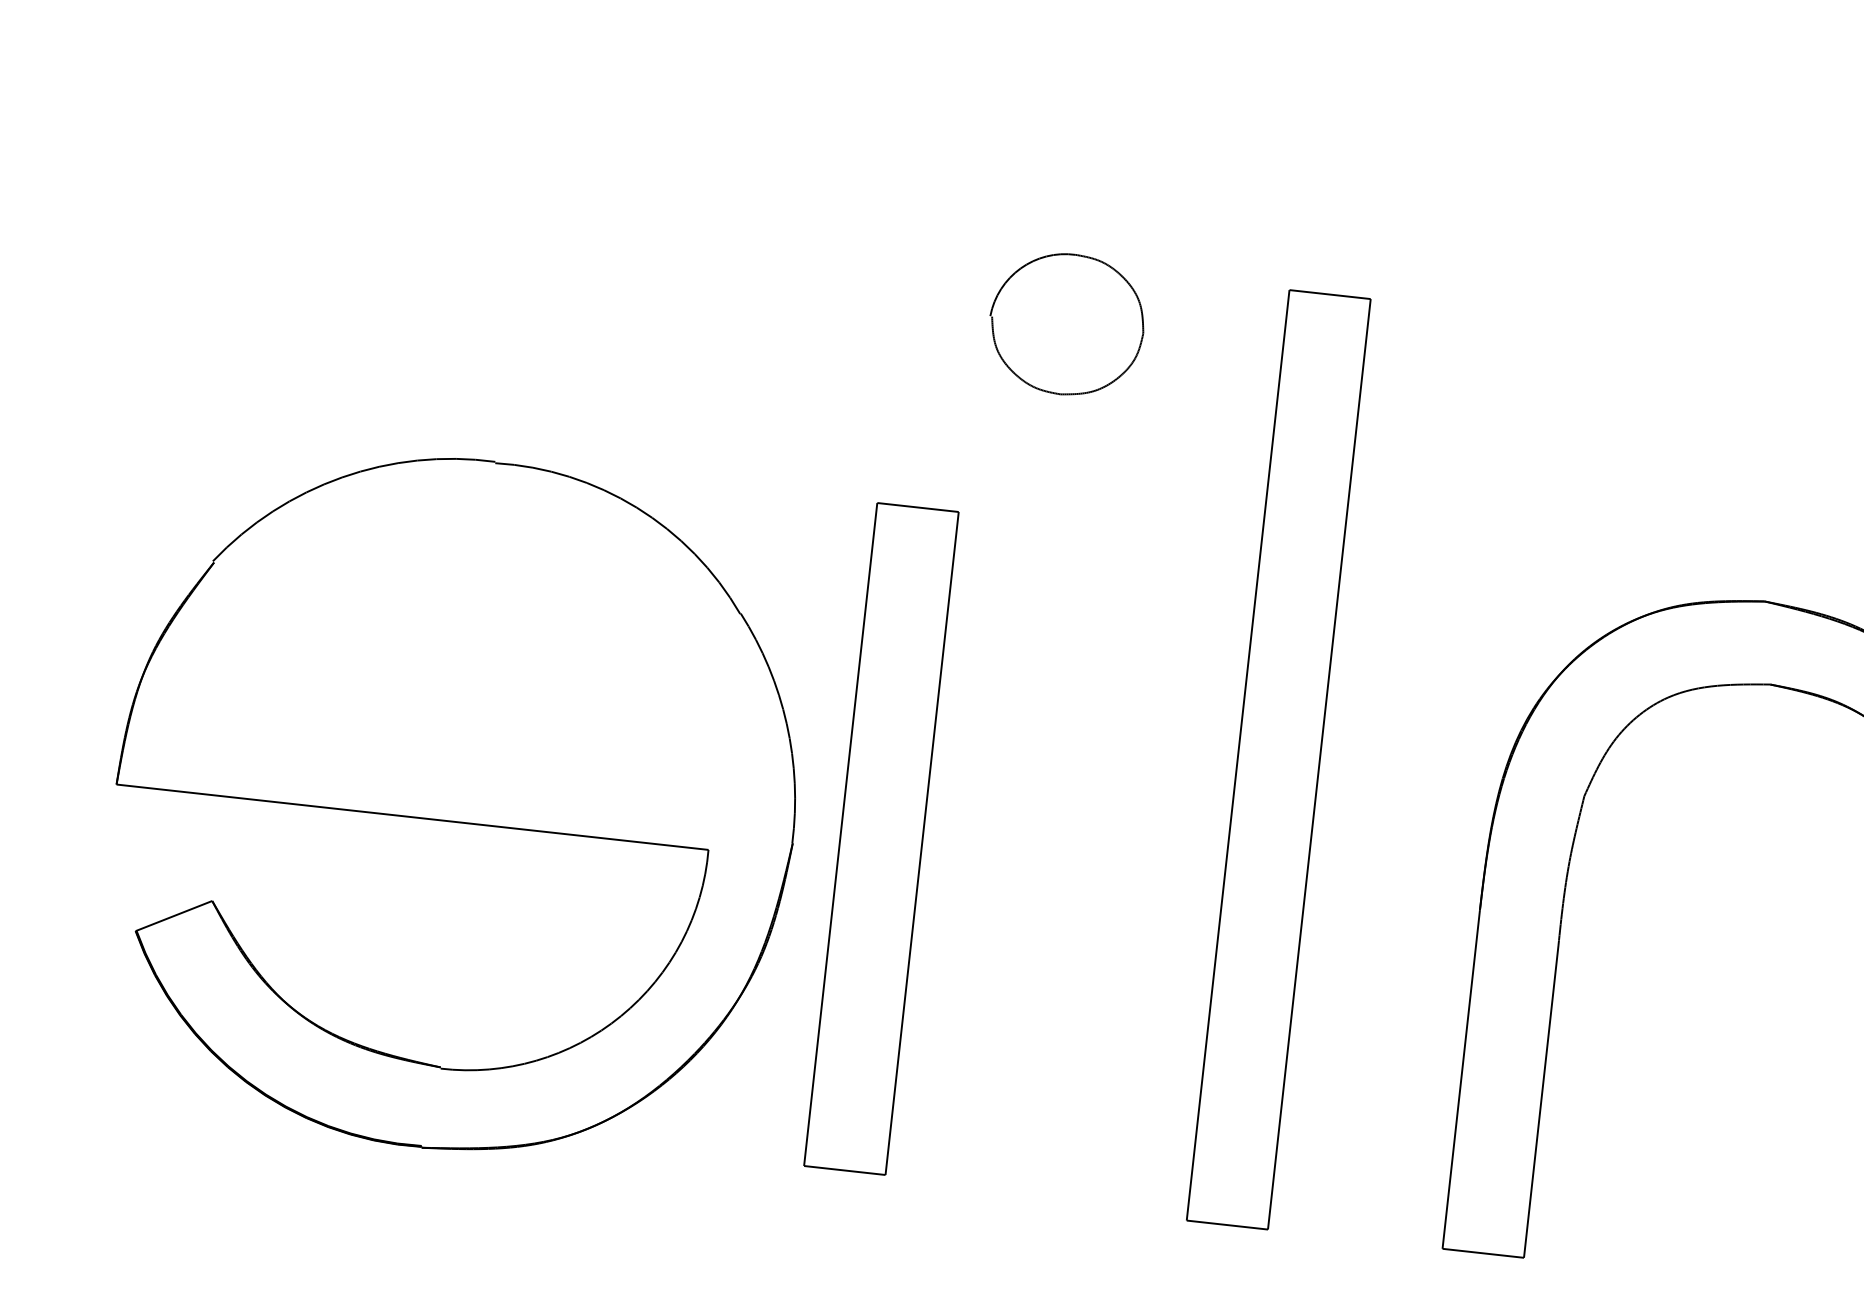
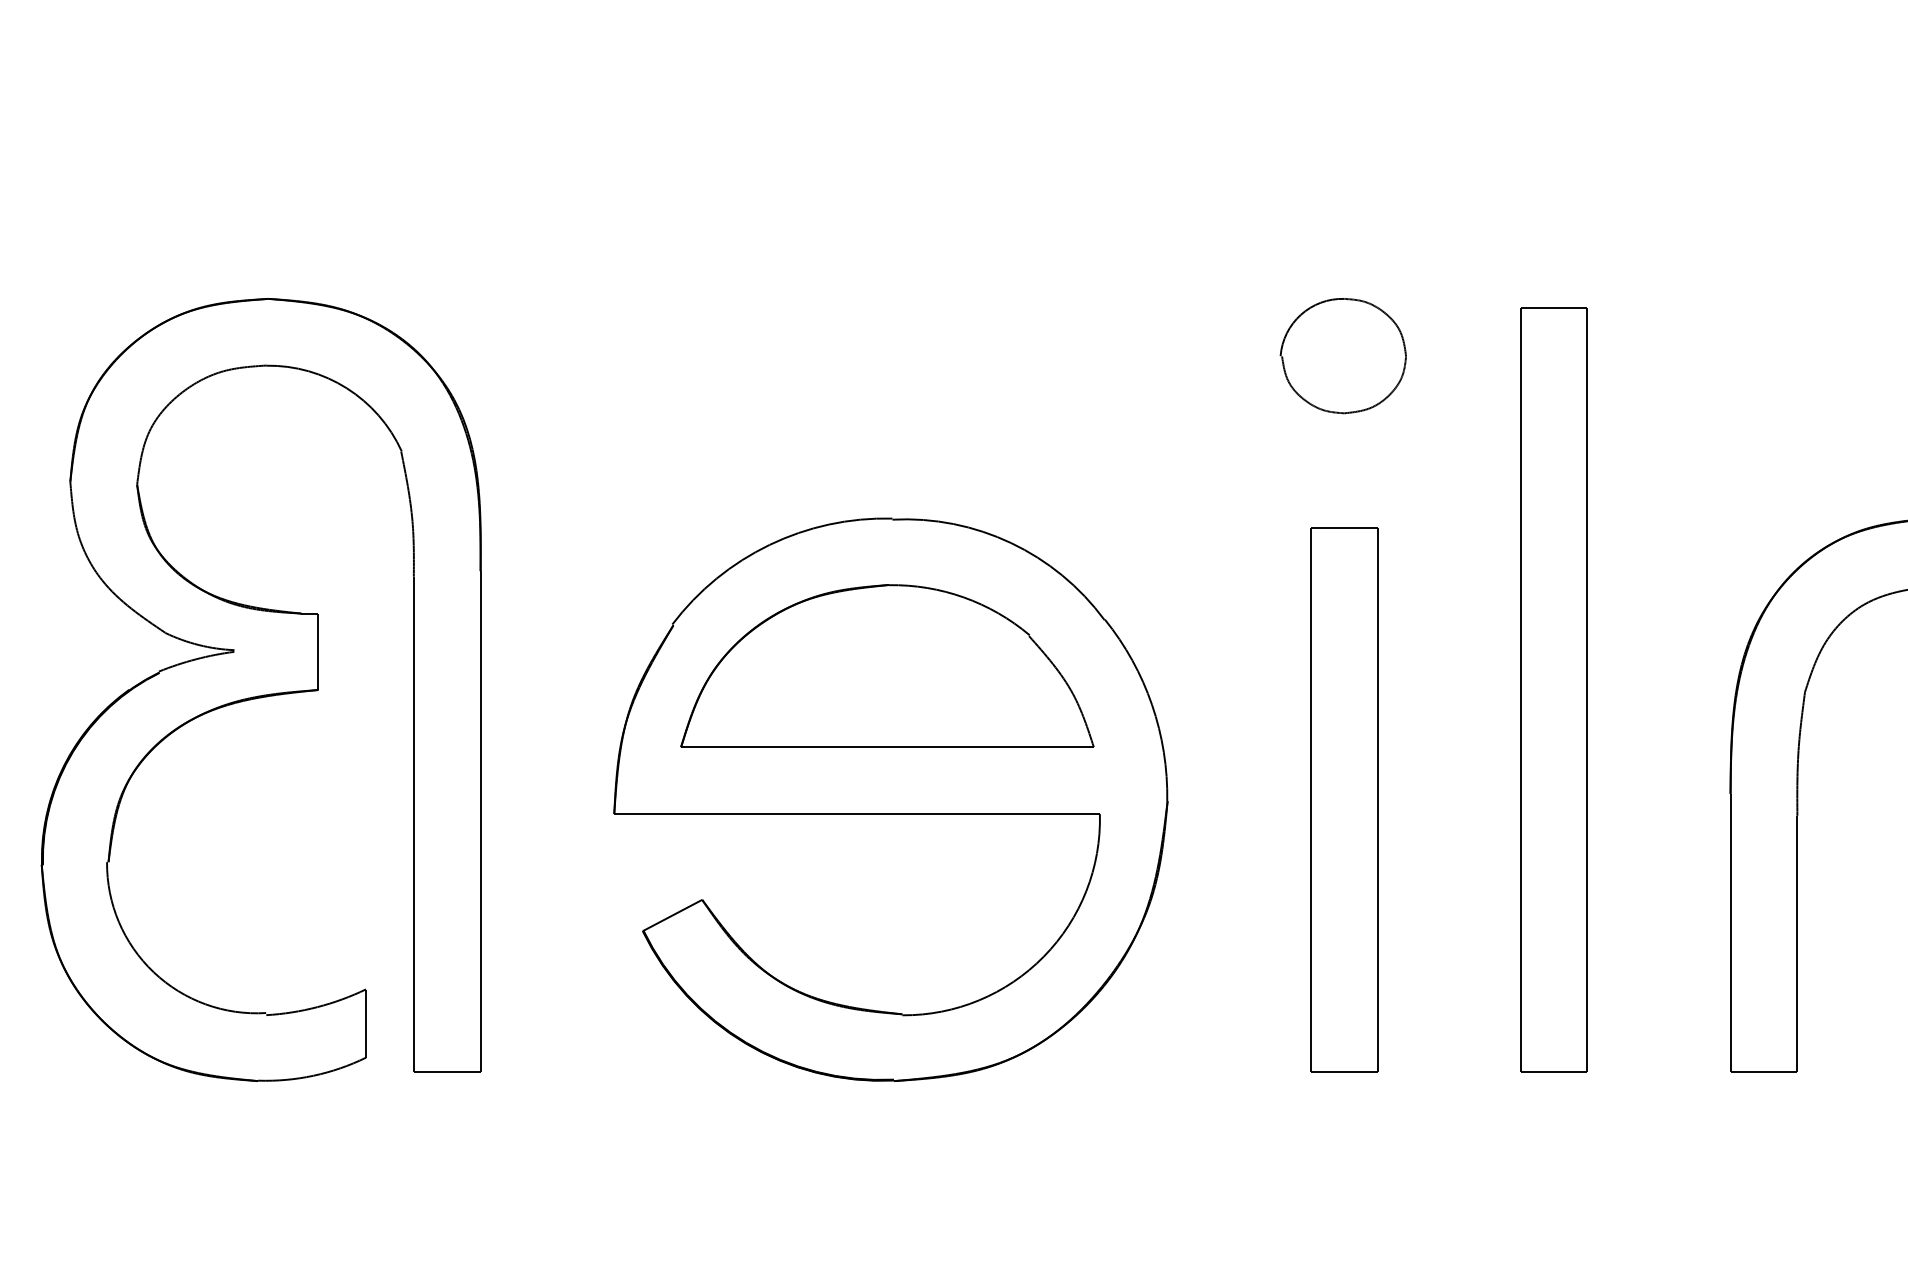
part: (469, 640) -> (887, 665), added
part: (881, 838) -> (1344, 799), moved

